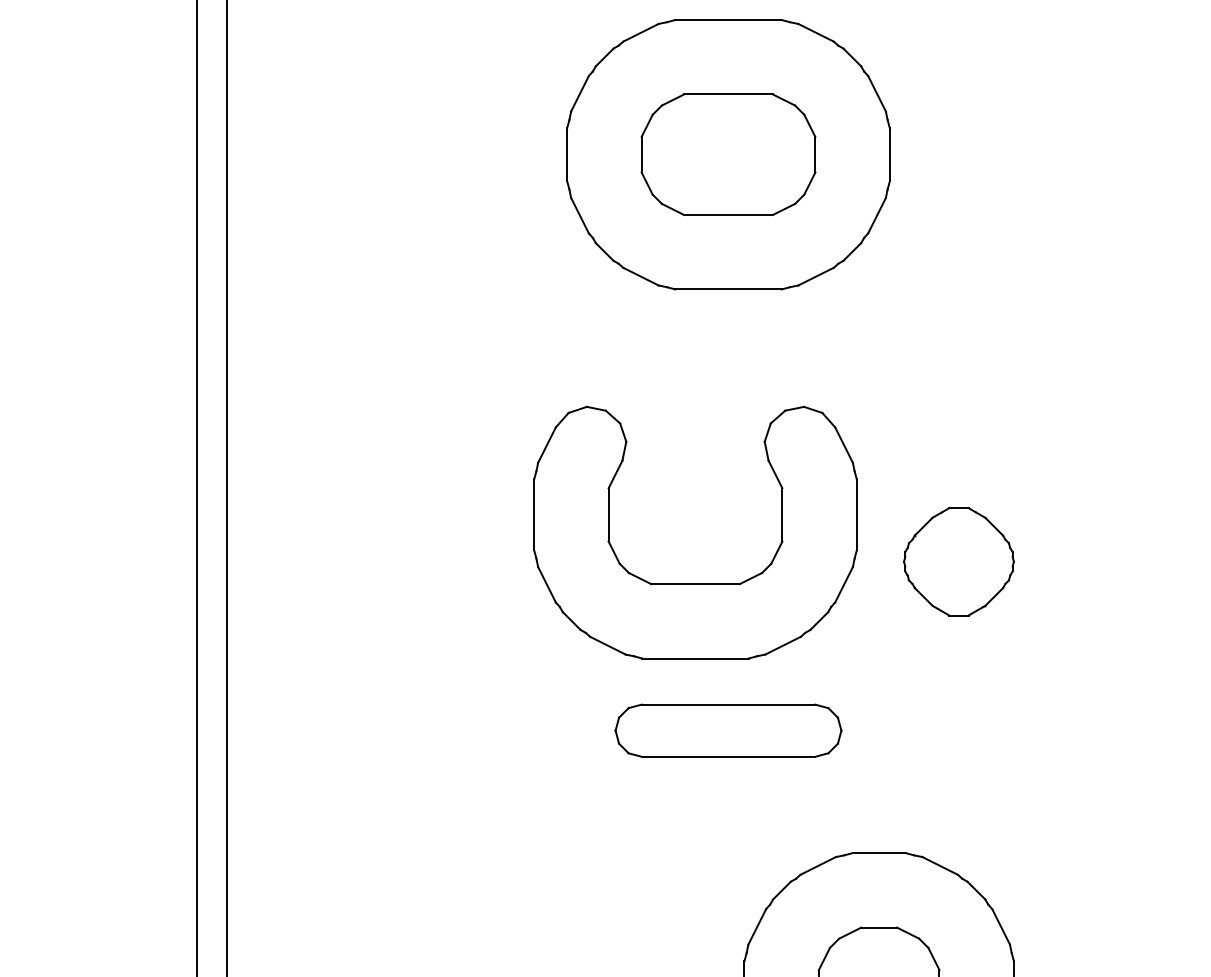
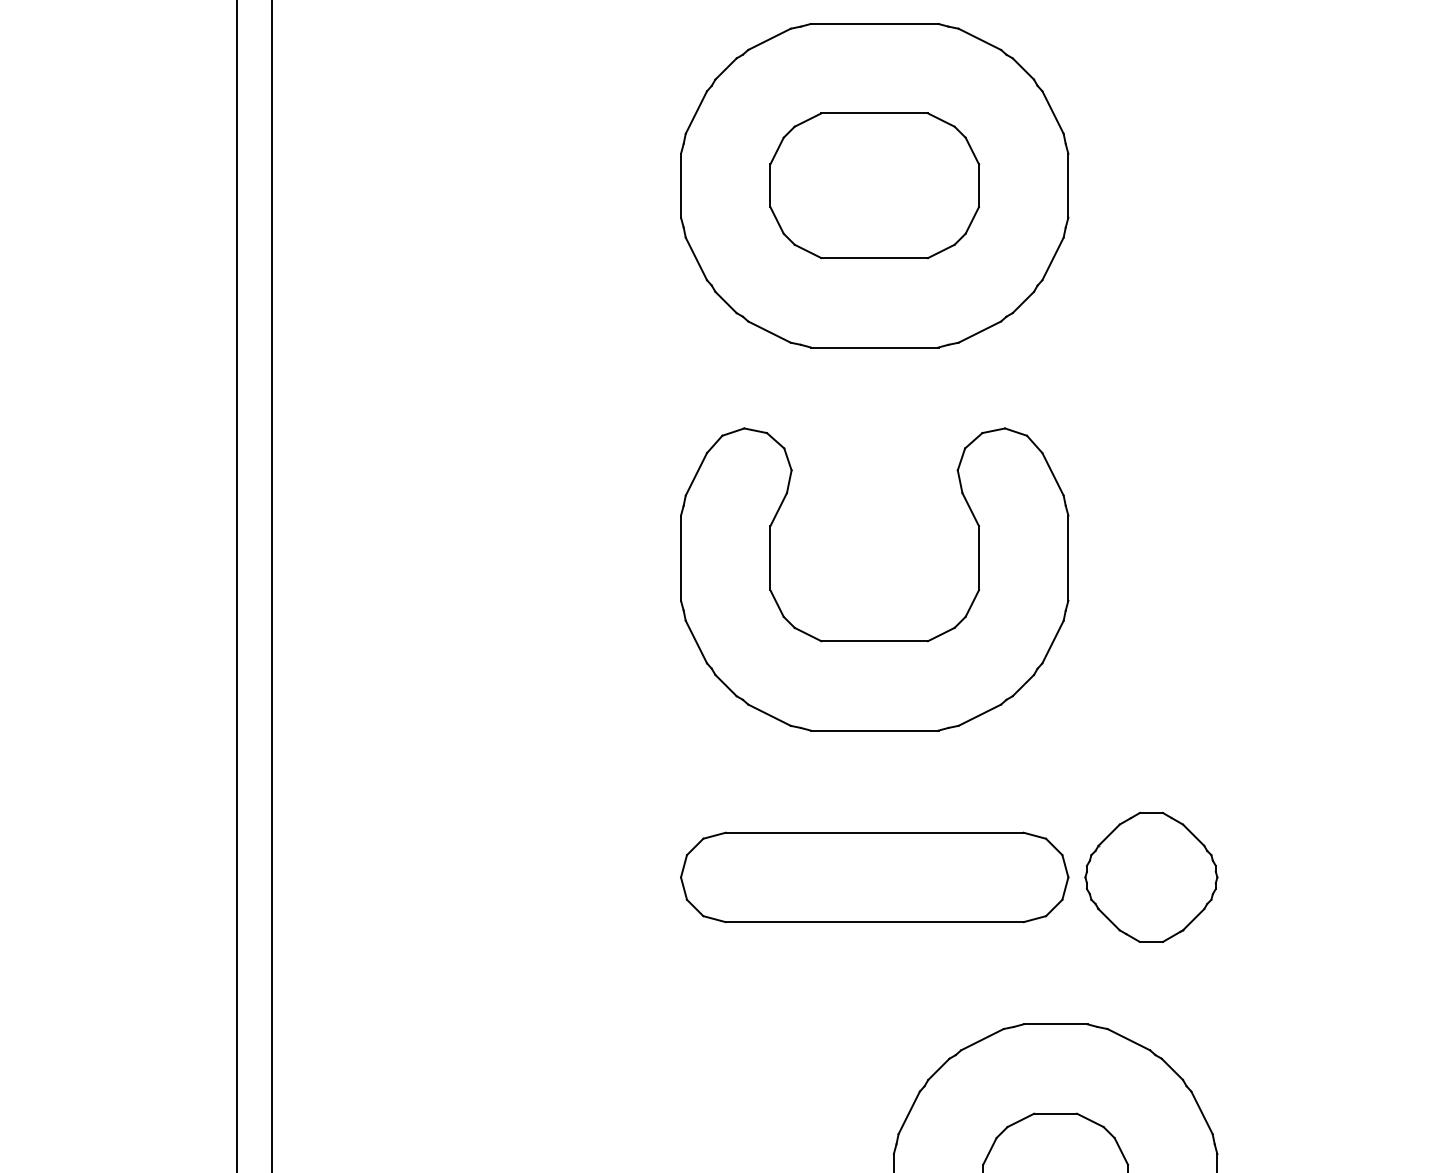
part: (958, 561) -> (1150, 877), moved
part: (695, 583) -> (874, 640), moved
part: (728, 730) -> (874, 877), size x1.43

